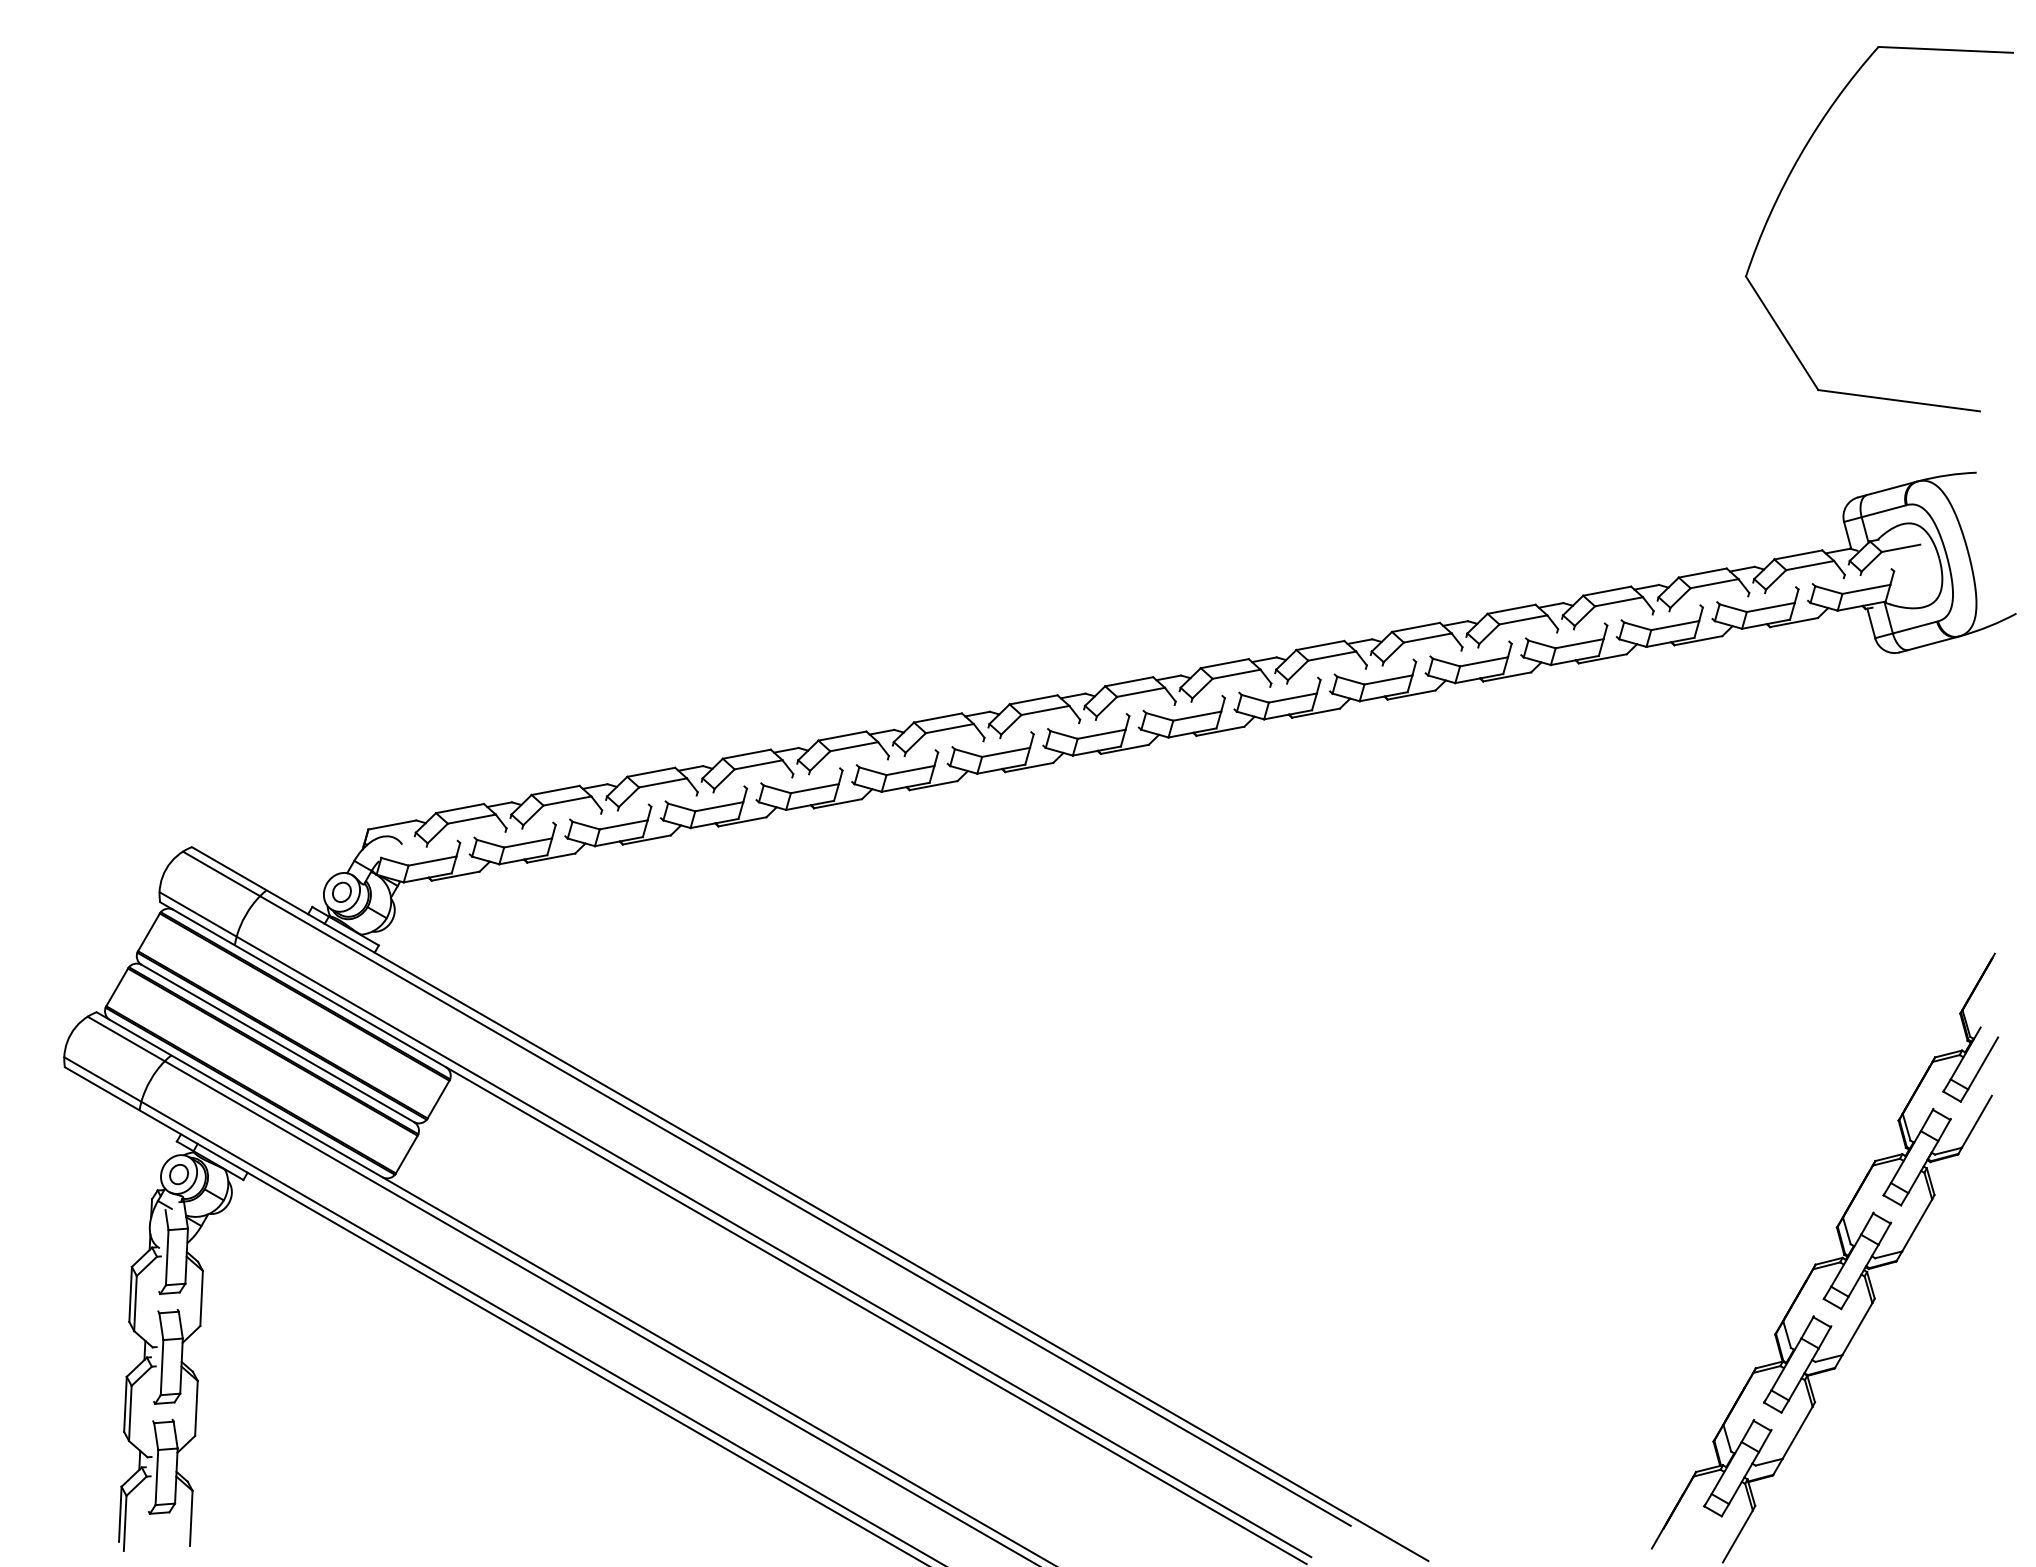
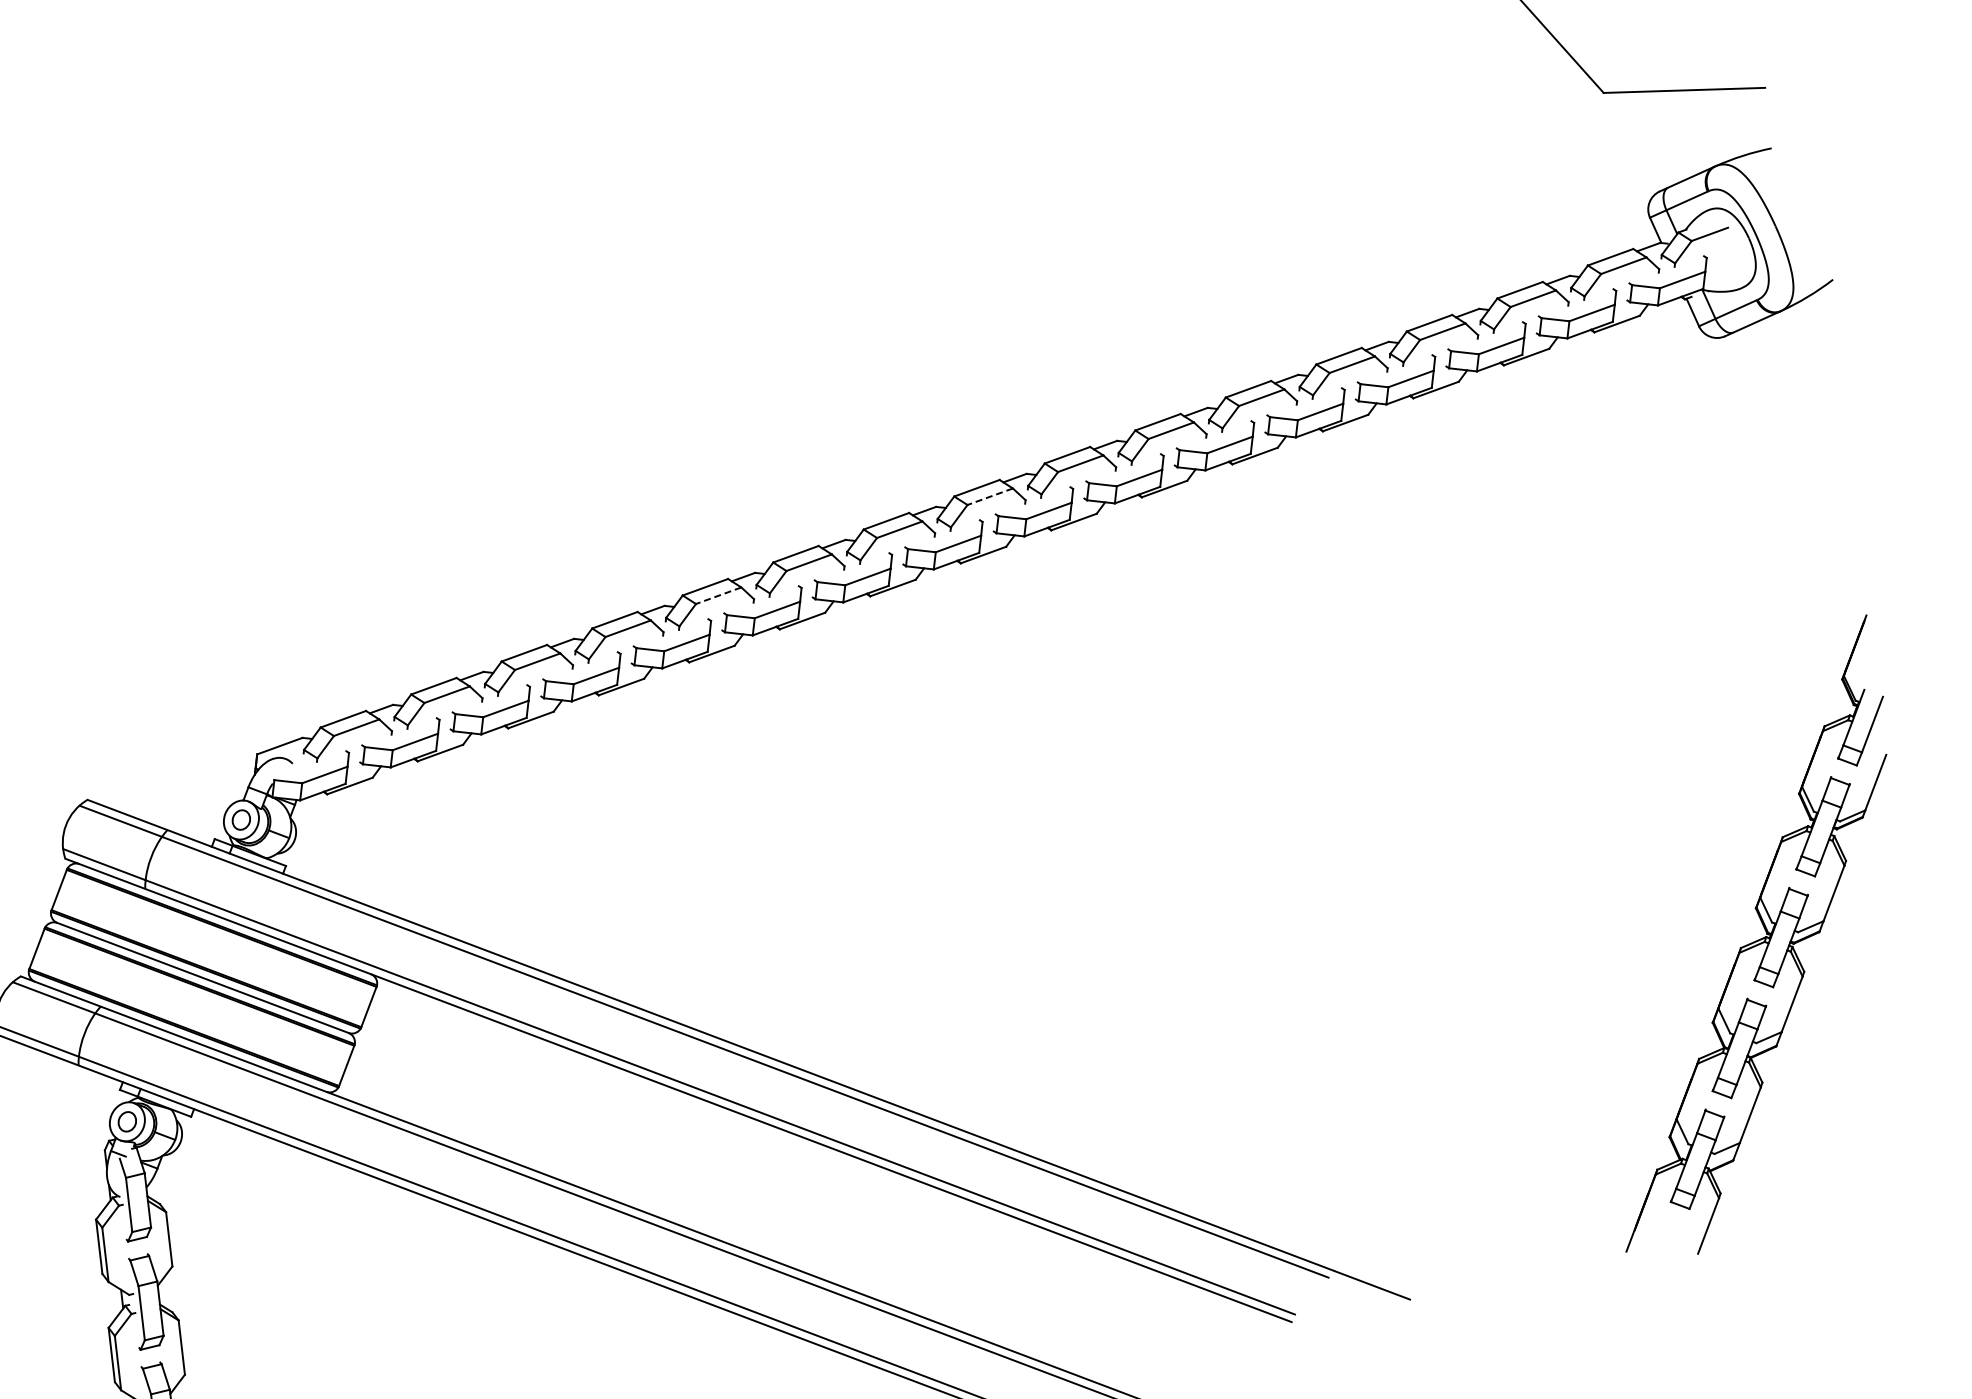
line: (1140, 692) -> (989, 496), solid -> dashed
line: (853, 746) -> (717, 595), solid -> dashed

